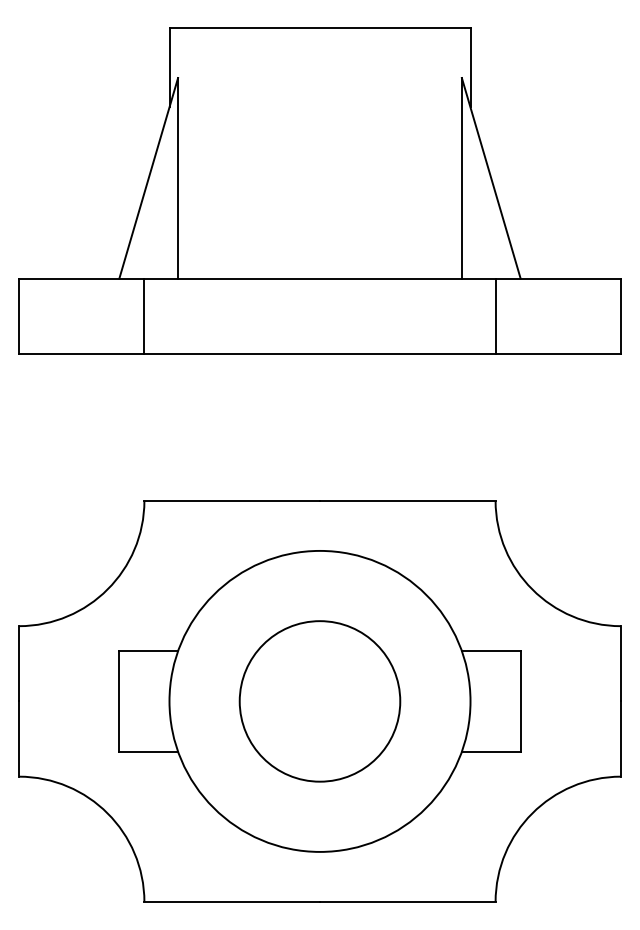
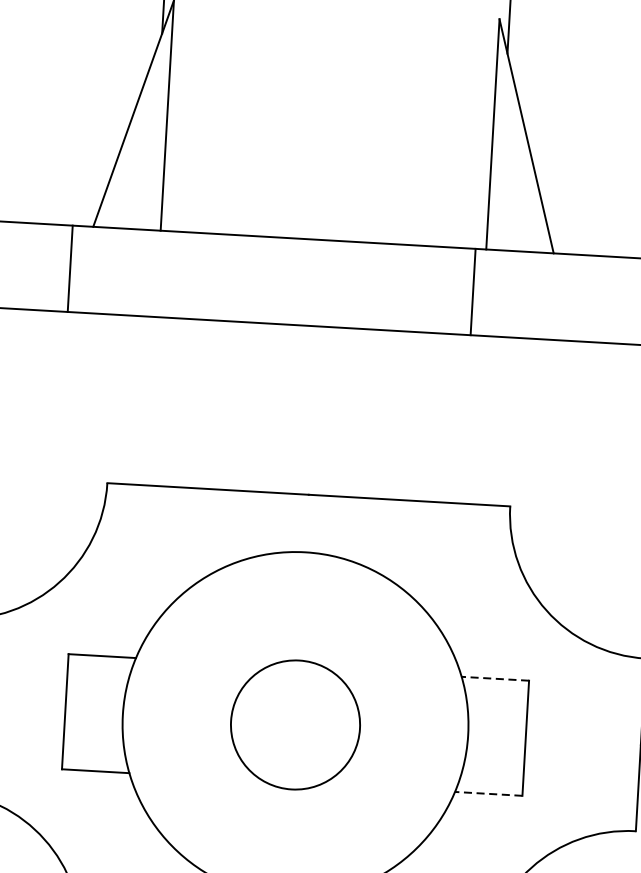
line: (144, 316) -> (70, 268), moved
line: (495, 316) -> (472, 292), moved
line: (490, 651) -> (494, 679), solid -> dashed
circle: (319, 701) -> (294, 725), size x0.7
line: (490, 751) -> (487, 793), solid -> dashed

